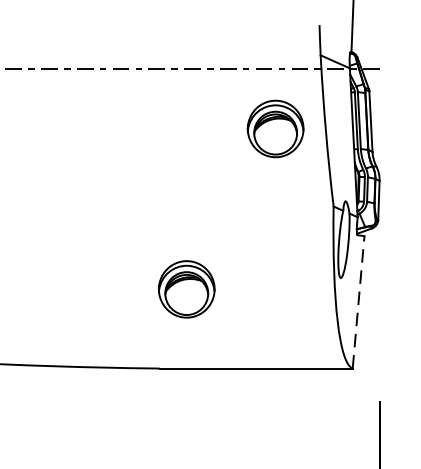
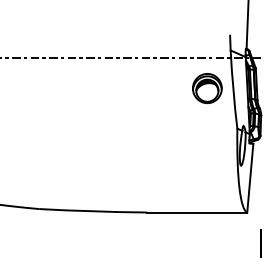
part: (186, 289) -> (161, 171), removed
line: (358, 300) -> (250, 177), dashed -> solid

